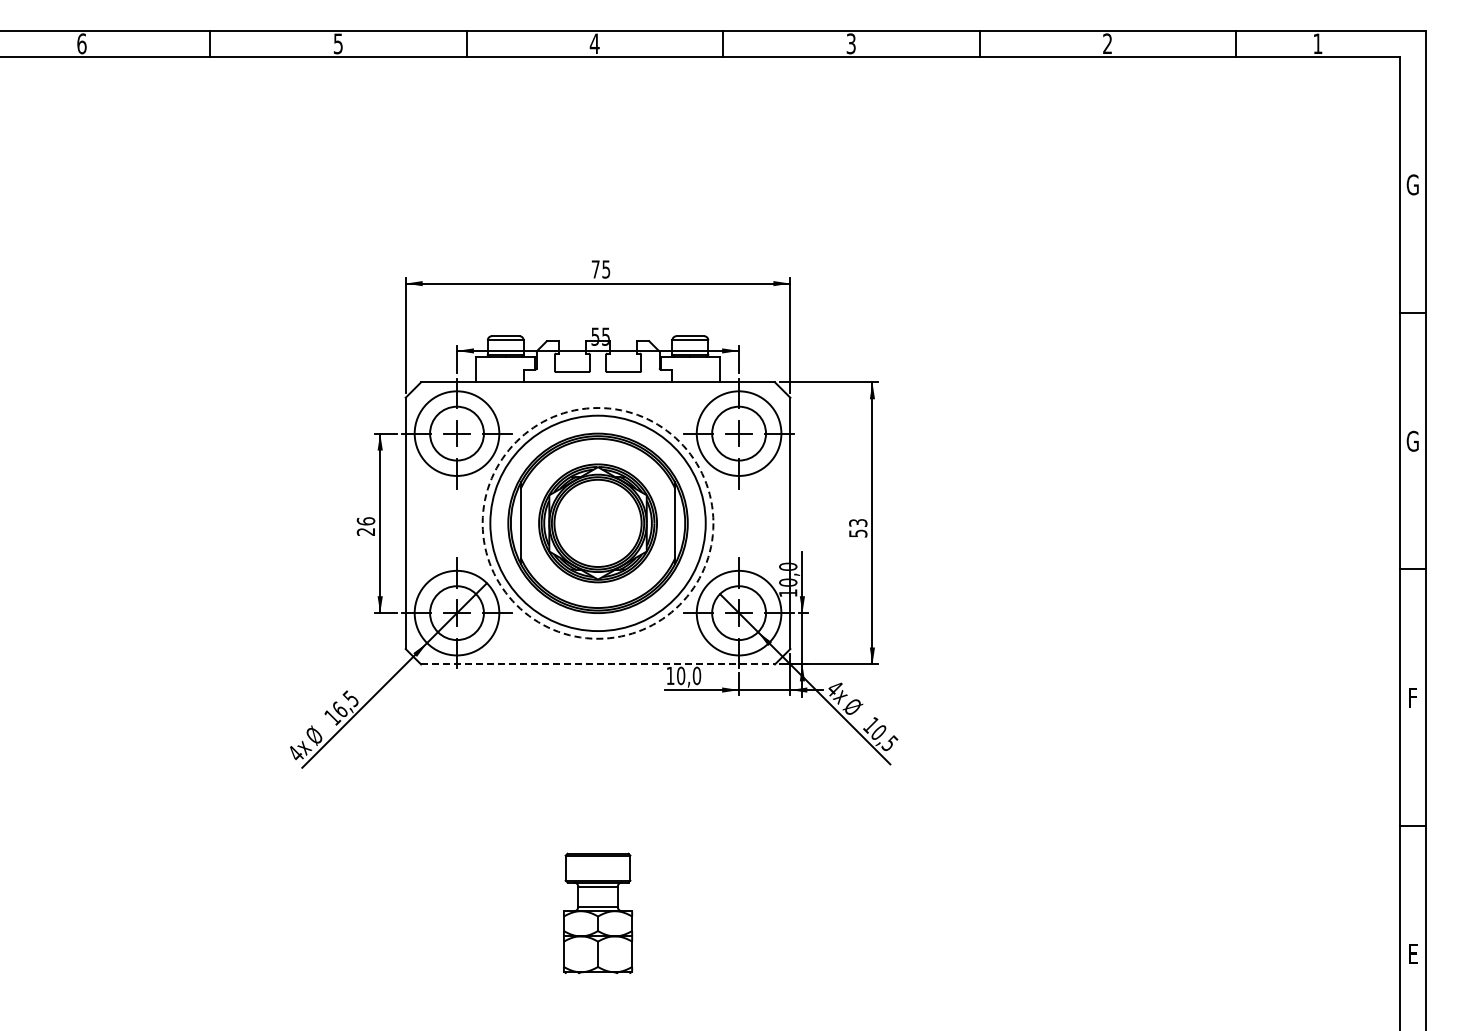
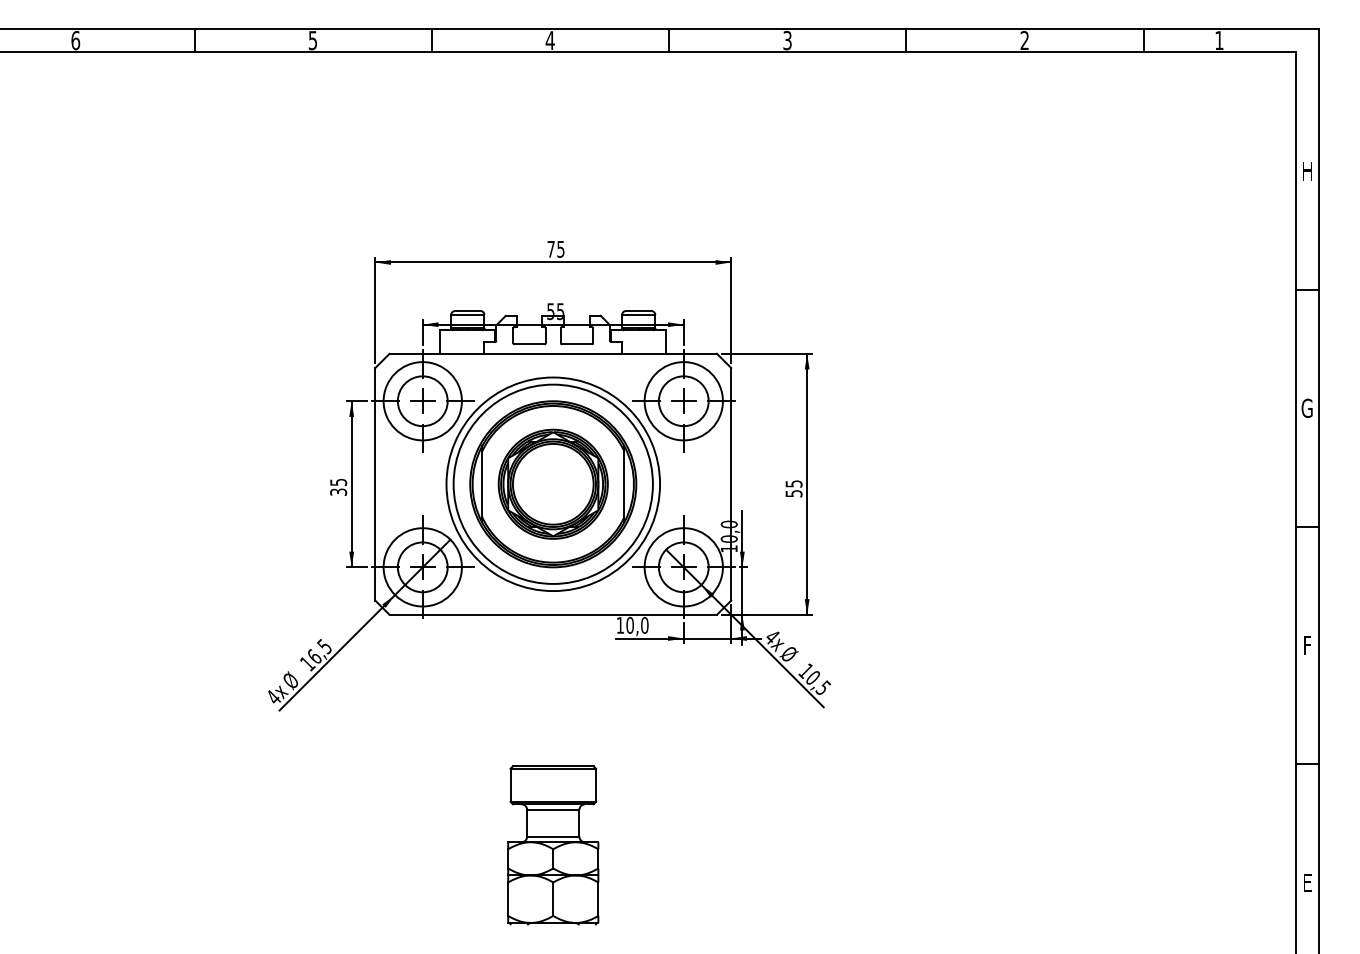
text: (1412, 184) -> (1306, 170), G -> H
text: (857, 522) -> (793, 483), 53 -> 55
circle: (597, 523) -> (552, 484), dashed -> solid
text: (365, 526) -> (338, 487), 26 -> 35
line: (598, 664) -> (553, 614), dashed -> solid
part: (597, 913) -> (552, 845), size x1.43

